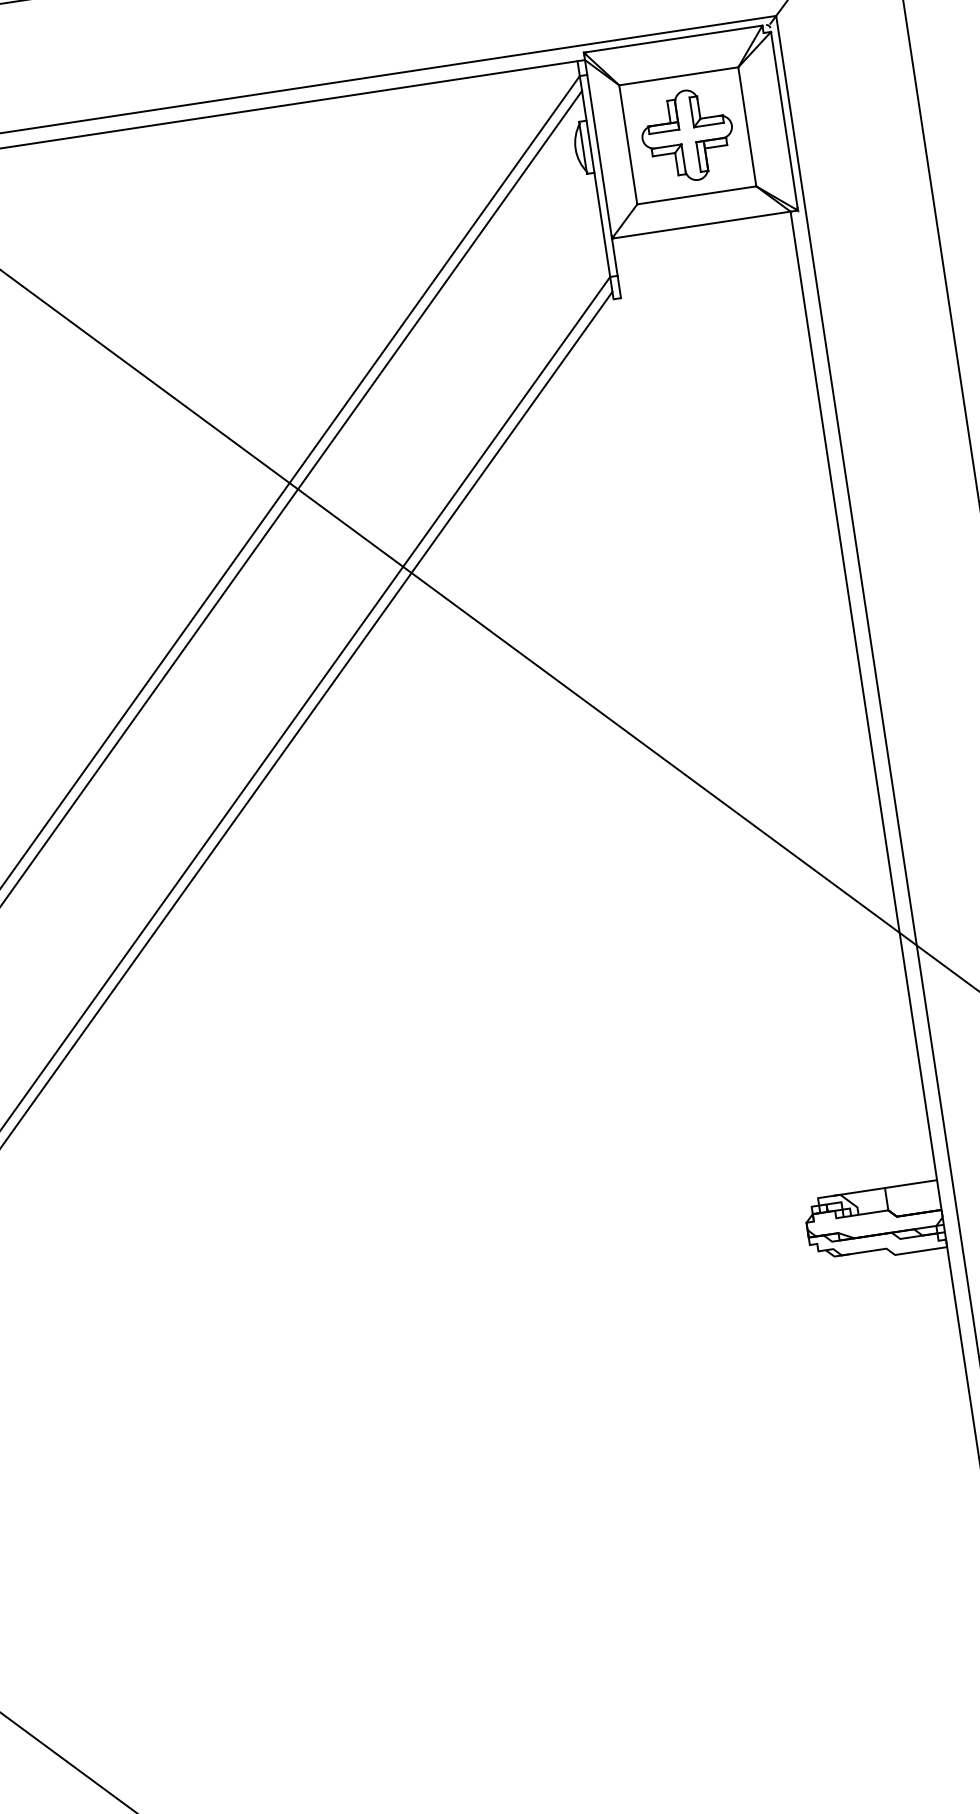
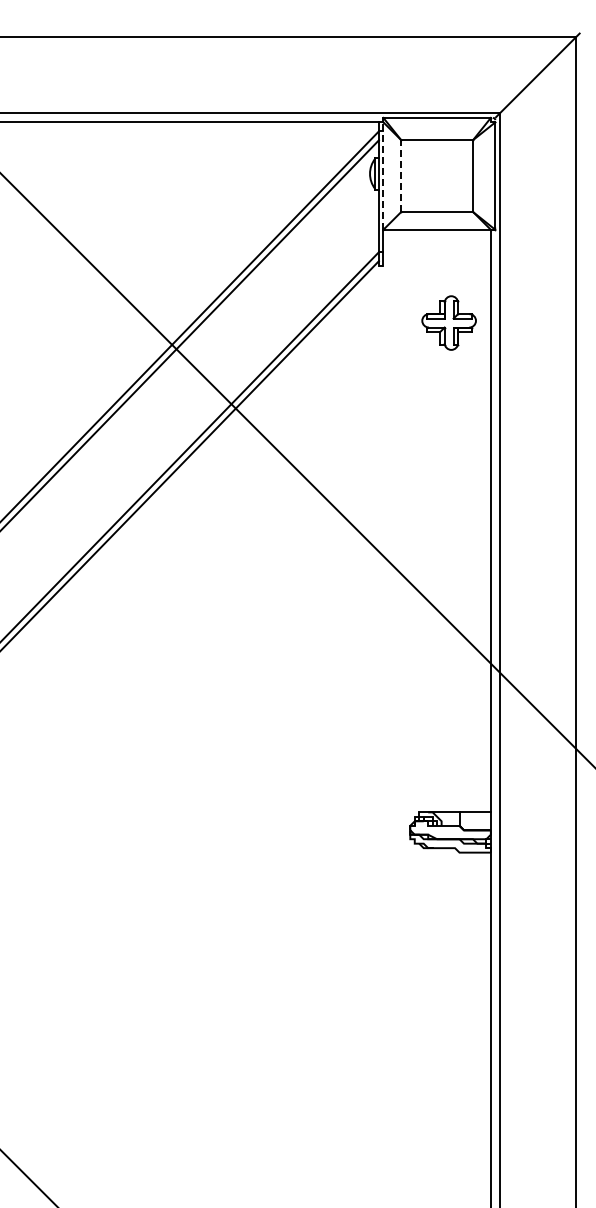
part: (686, 135) -> (448, 322), moved
line: (628, 145) -> (401, 176), solid -> dashed
line: (598, 150) -> (383, 176), solid -> dashed

